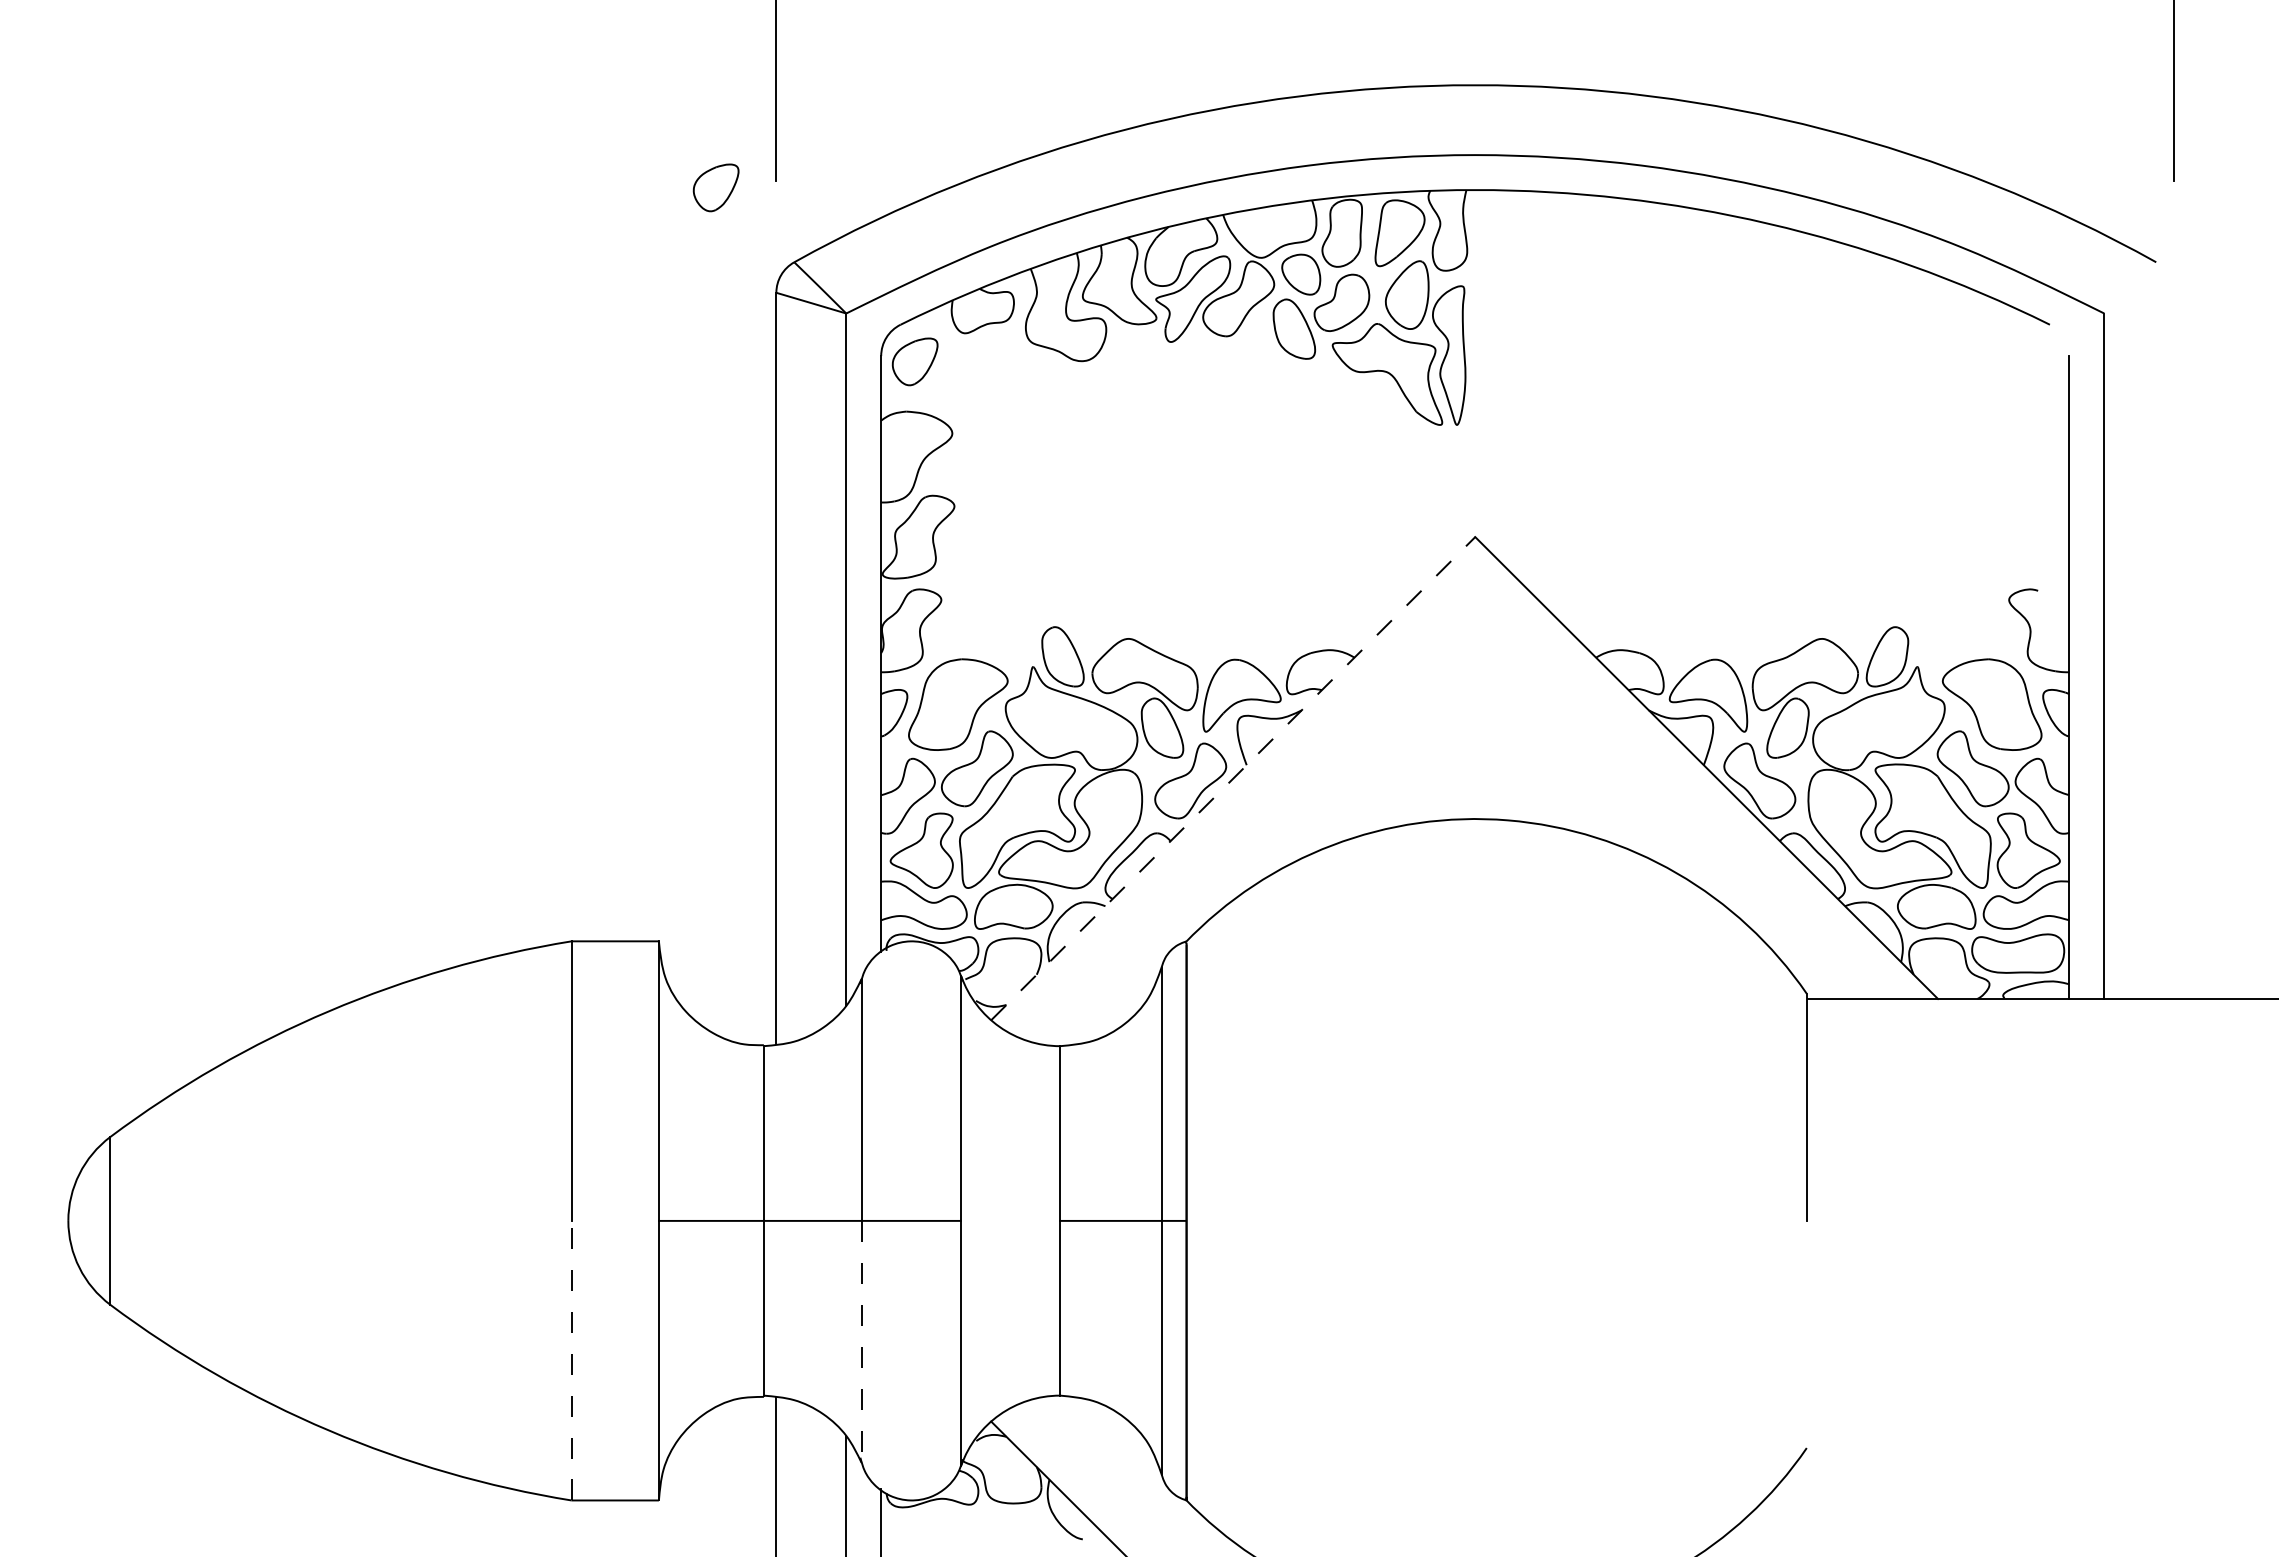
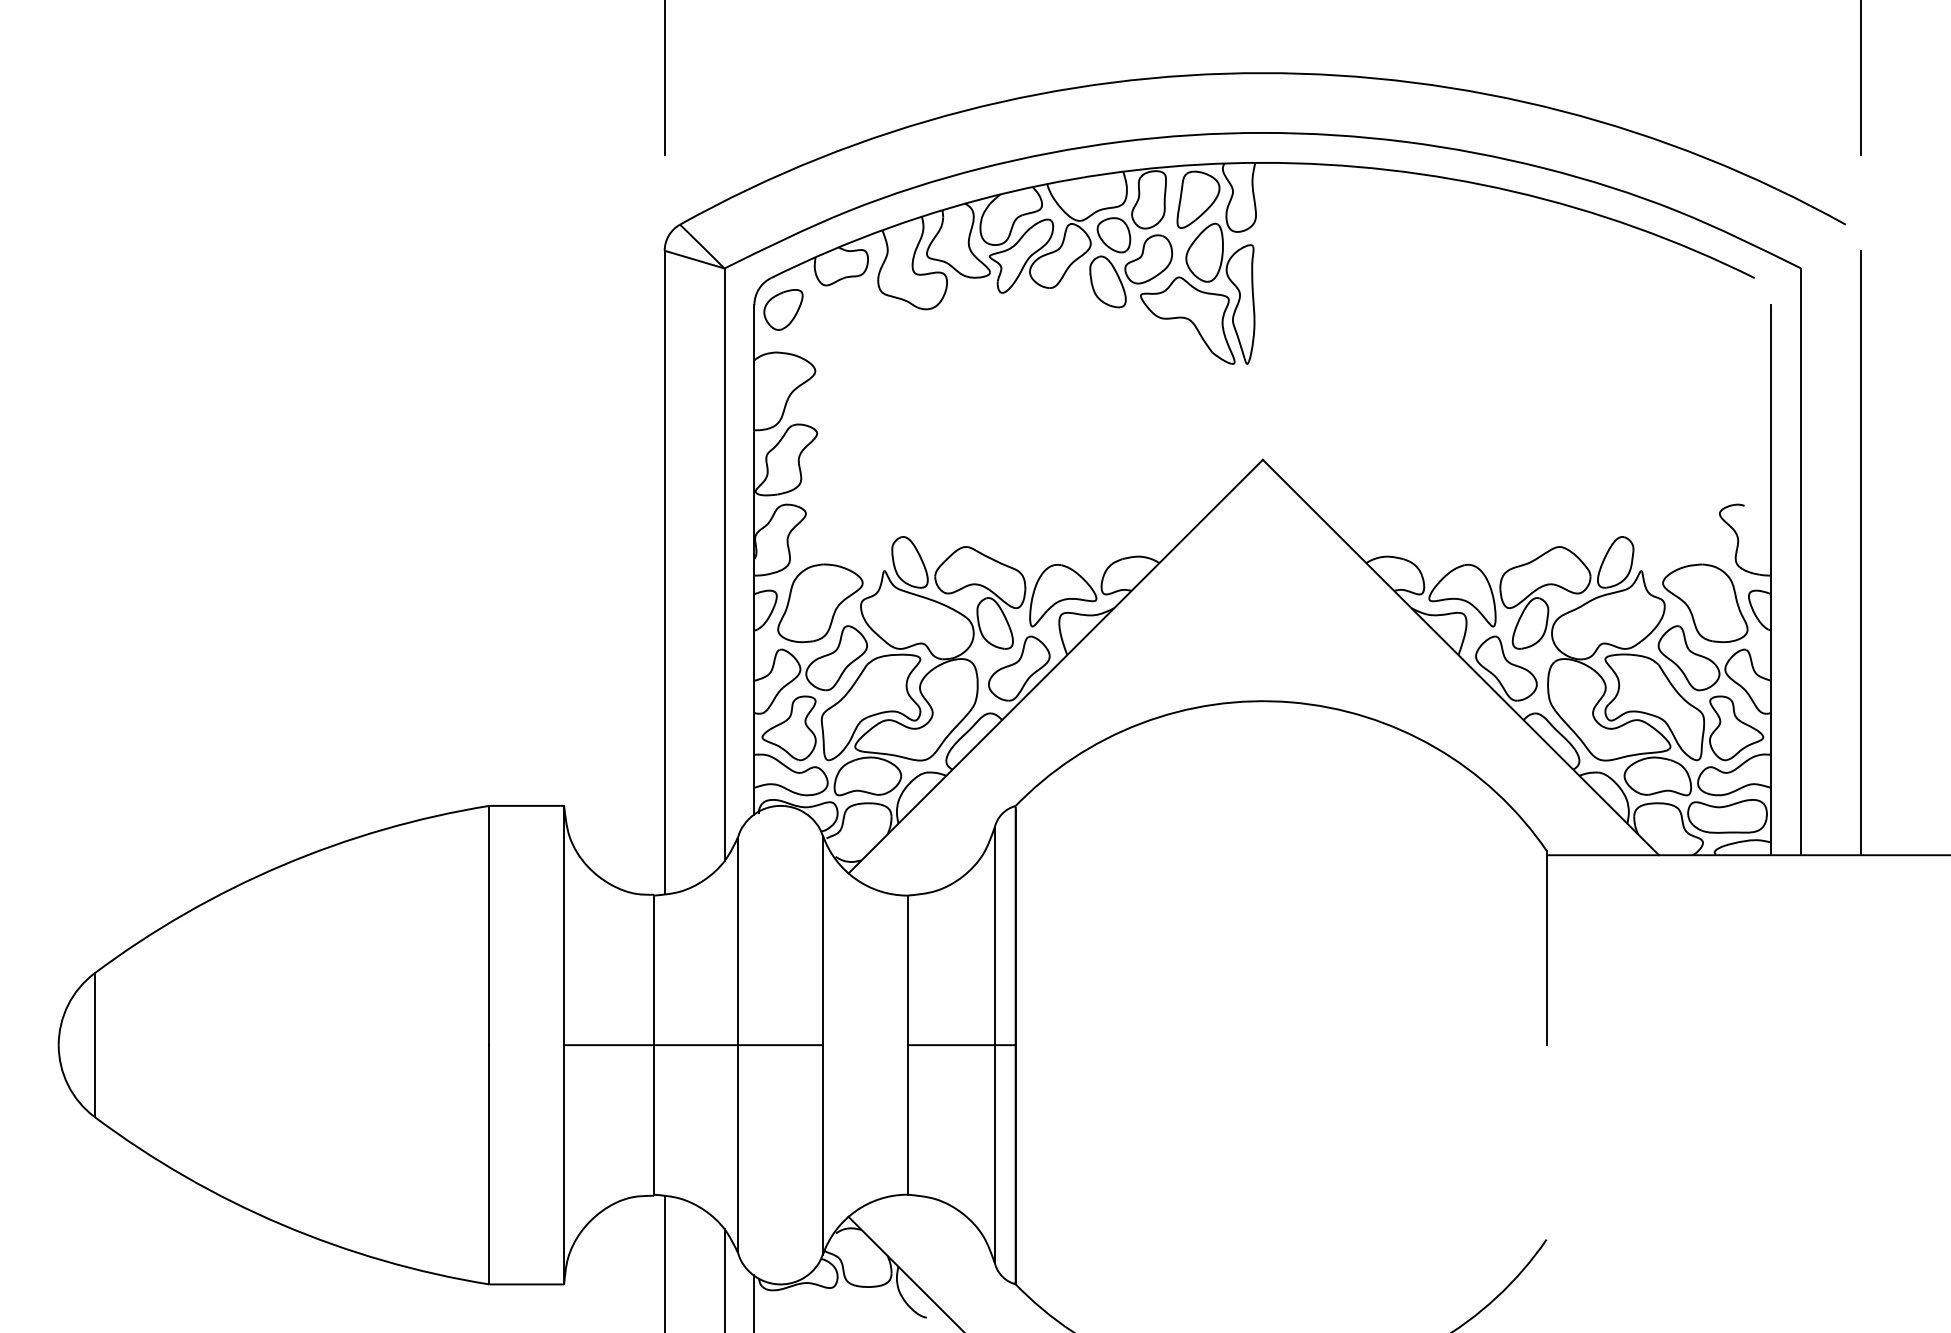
part: (715, 187) -> (612, 160), removed
line: (2174, 645) -> (1861, 552), added
line: (1233, 778) -> (1055, 666), dashed -> solid
line: (861, 1341) -> (737, 1148), dashed -> solid
line: (571, 1360) -> (489, 1164), dashed -> solid

